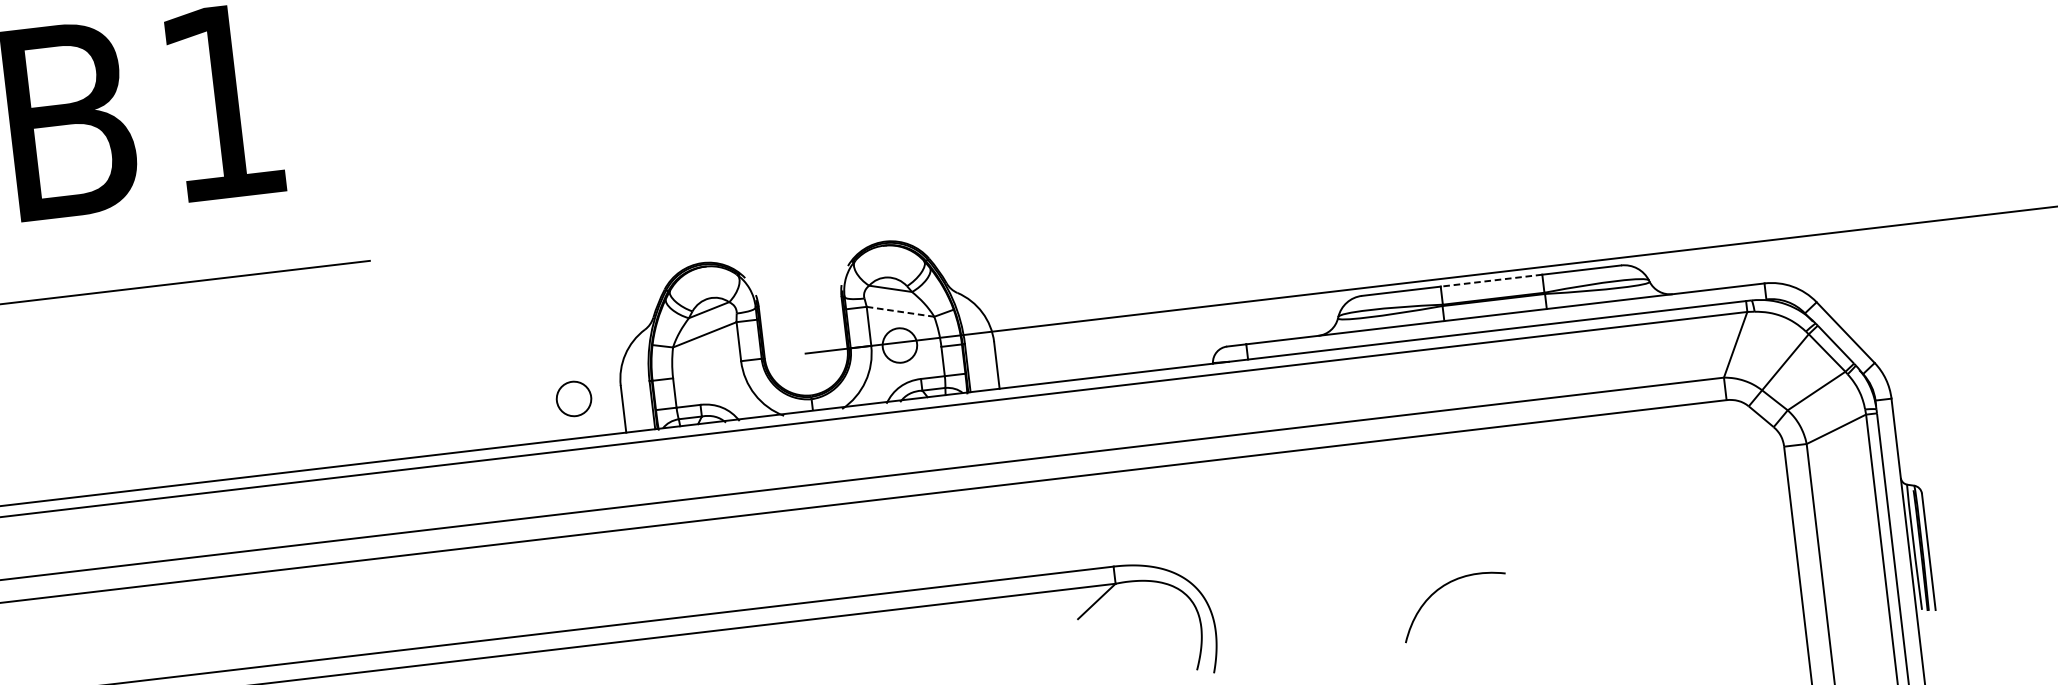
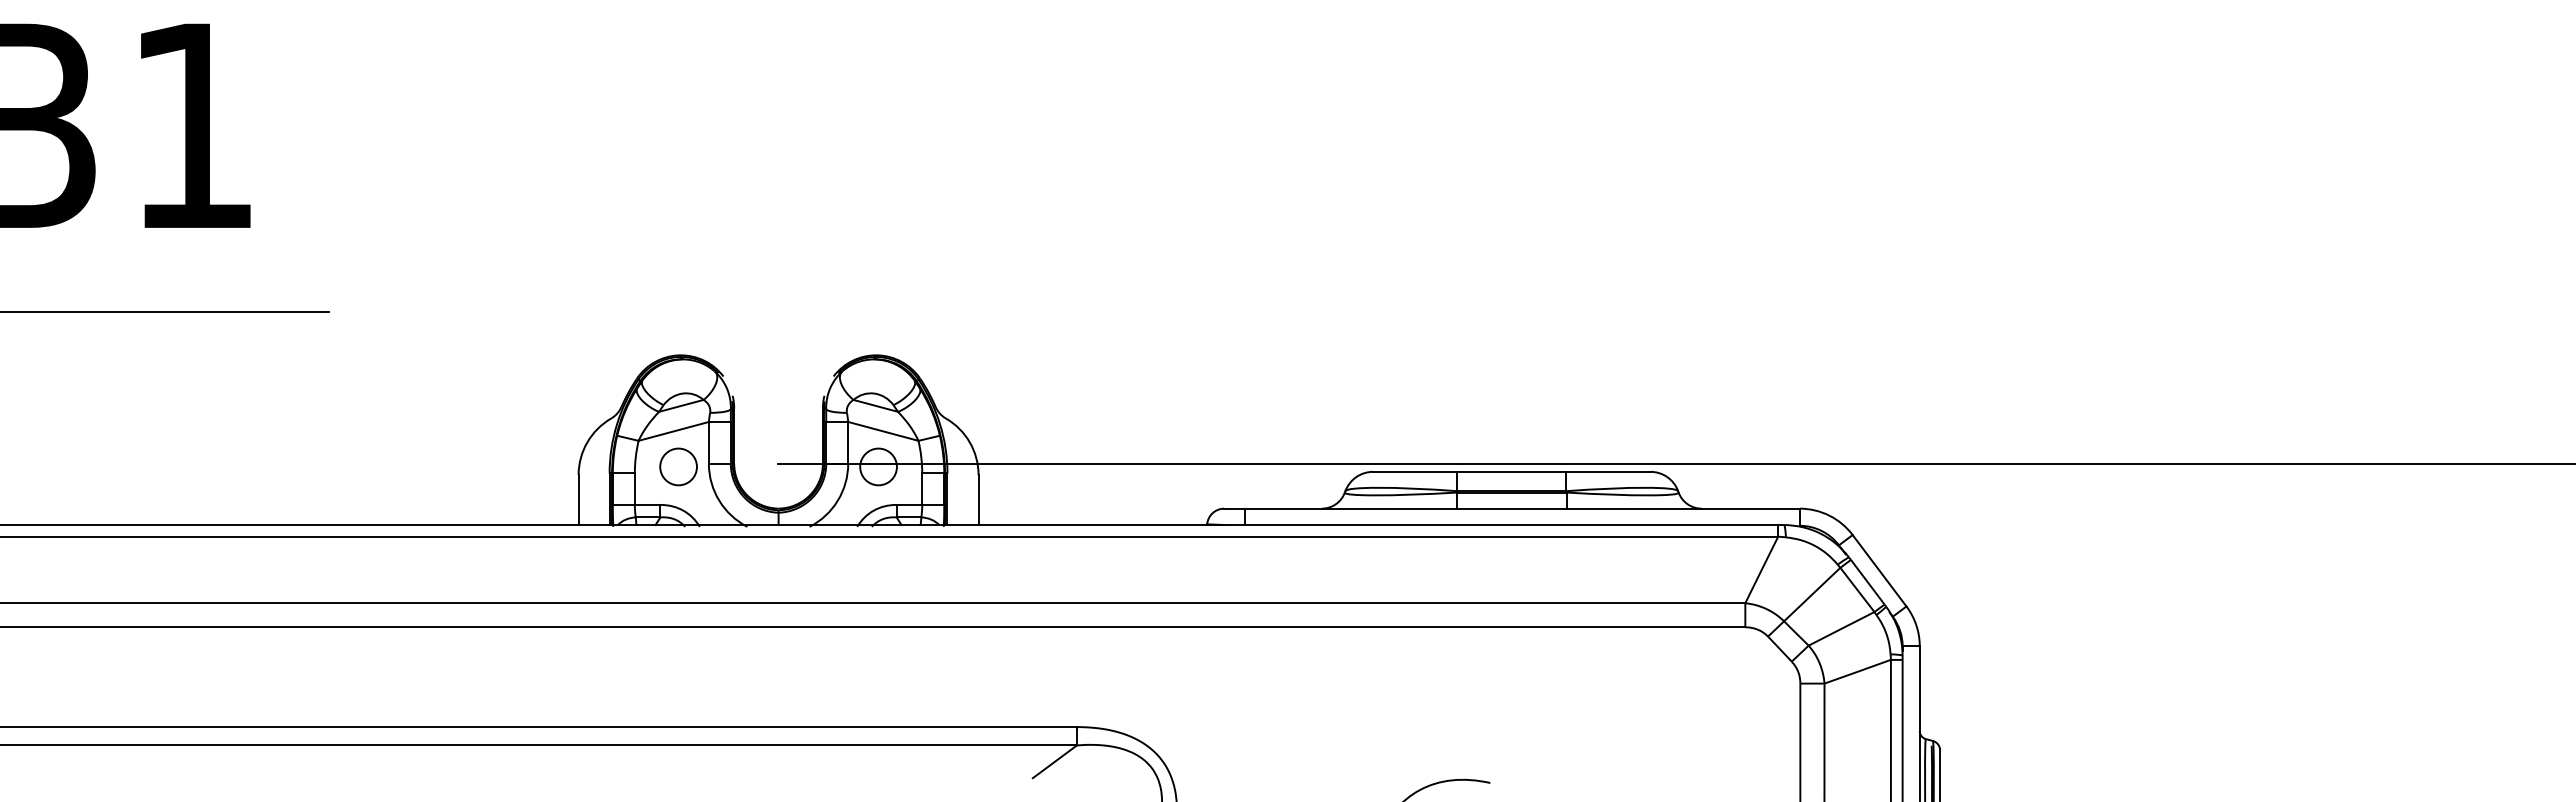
line: (1491, 280) -> (1511, 471), dashed -> solid
line: (900, 311) -> (883, 431), dashed -> solid
circle: (573, 398) -> (678, 466), moved

